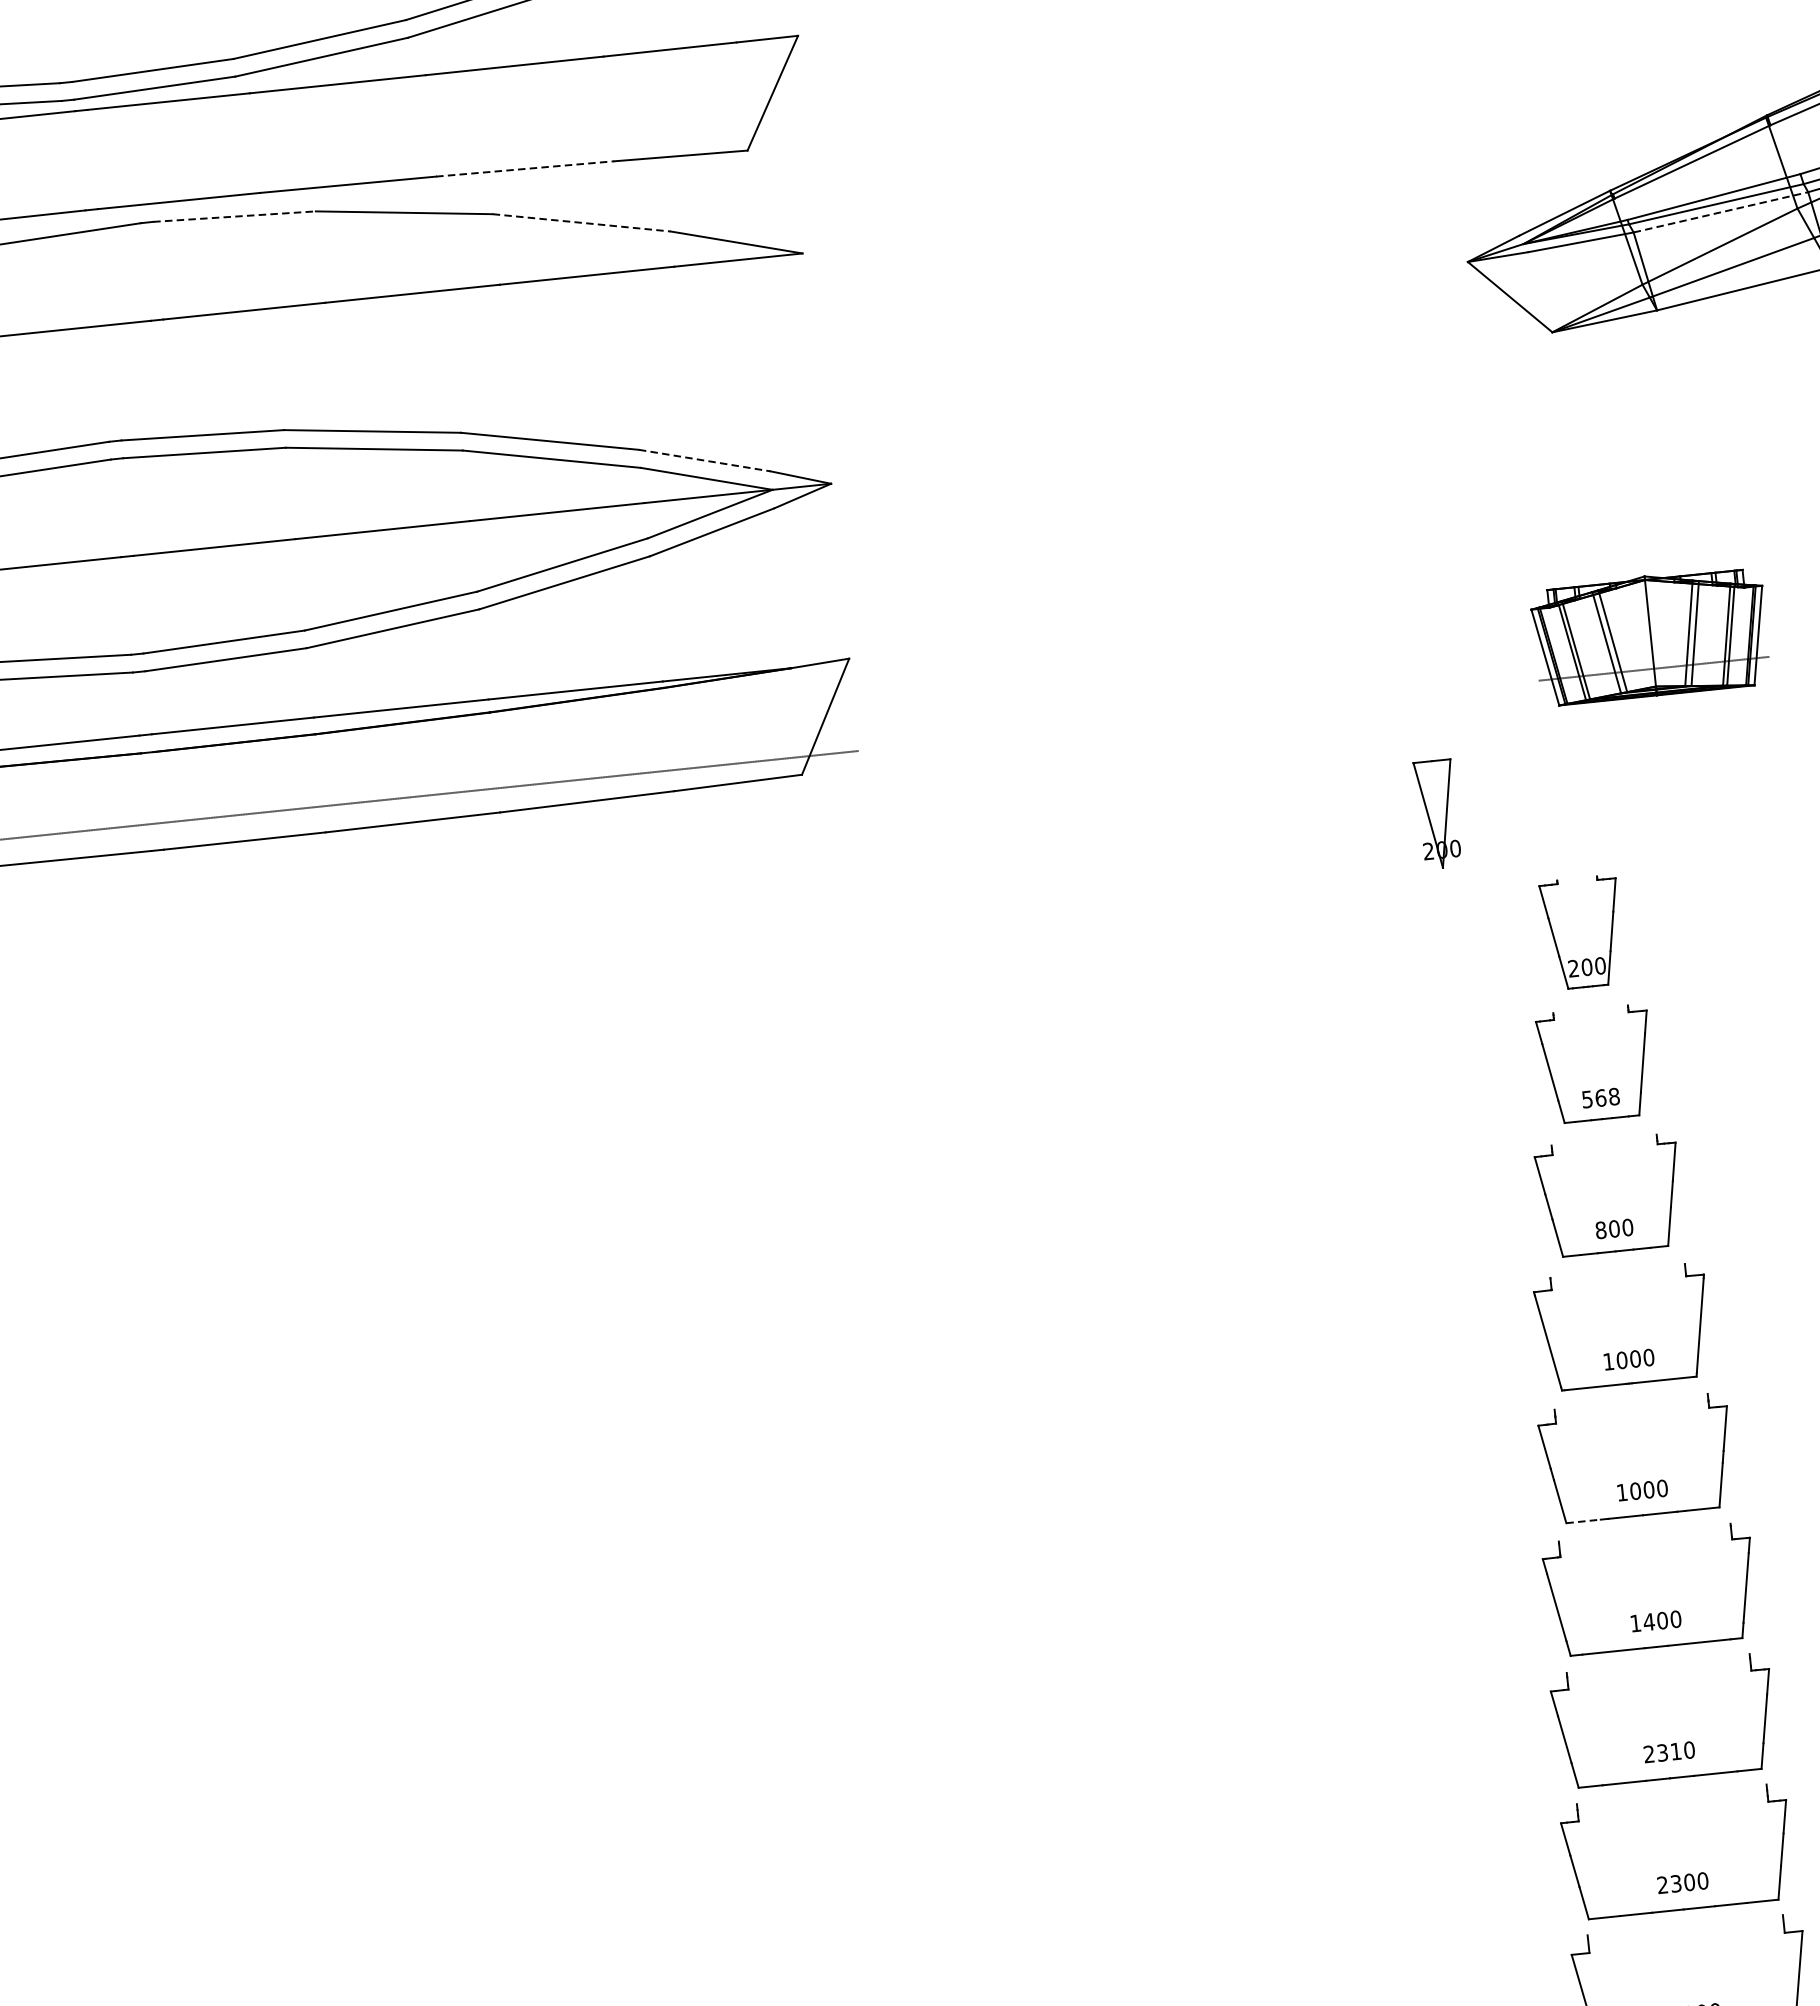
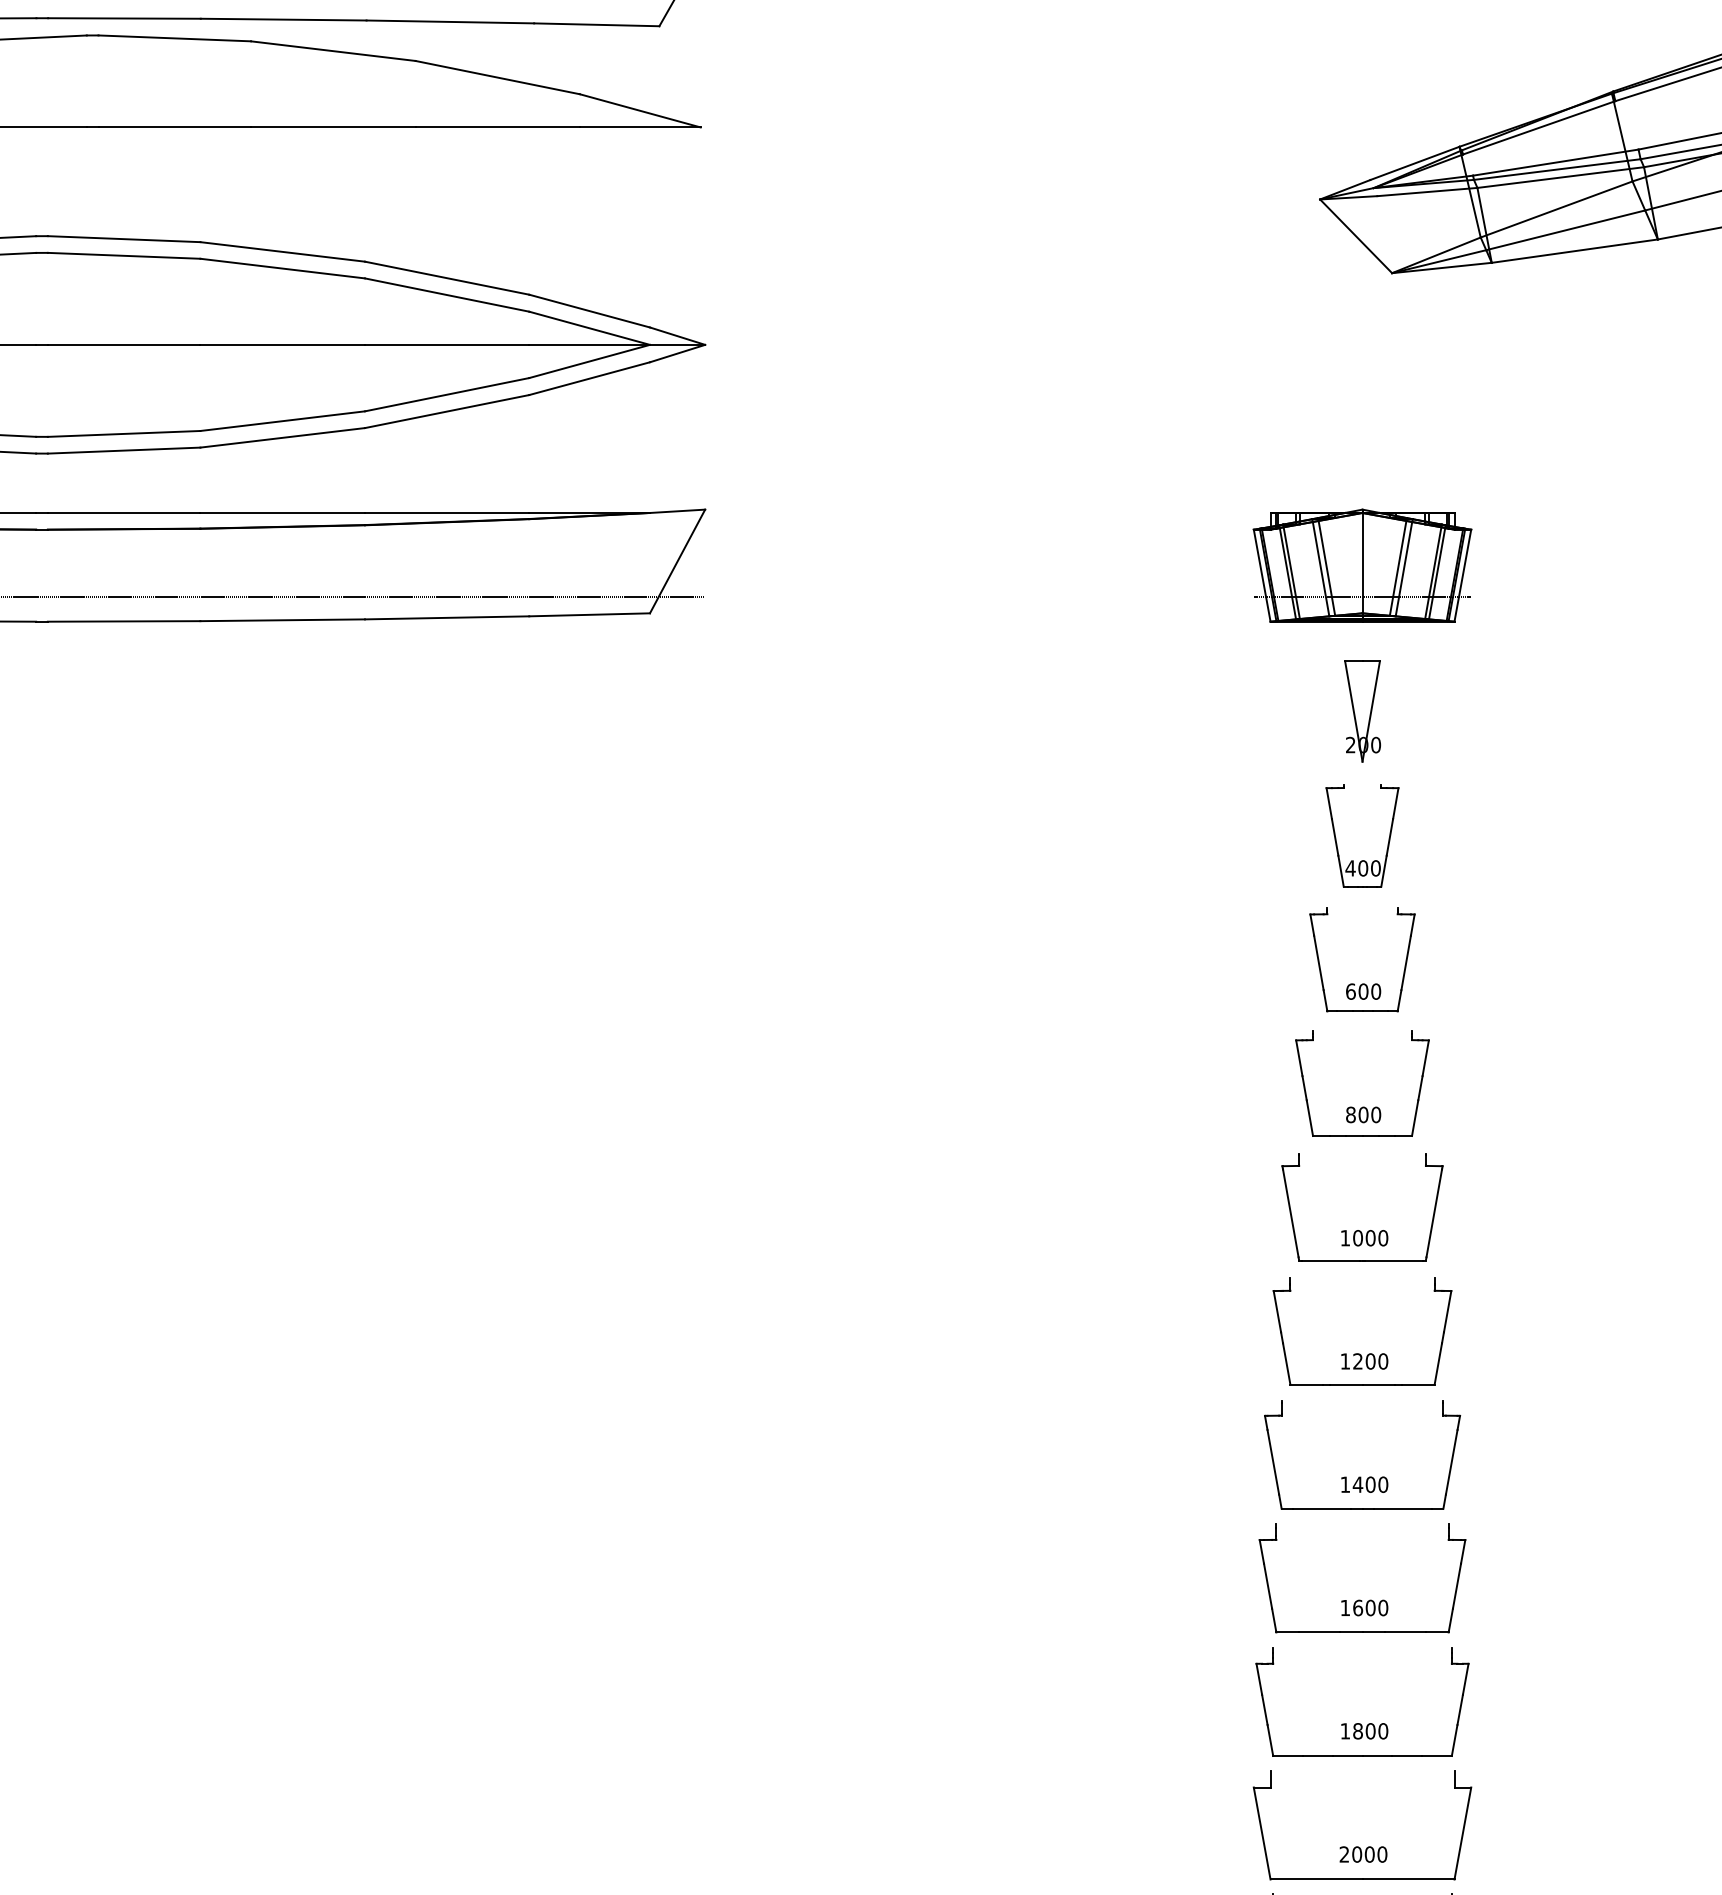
line: (525, 168) -> (450, 21), dashed -> solid
line: (1720, 212) -> (1560, 177), dashed -> solid
line: (235, 216) -> (175, 38), dashed -> solid
line: (581, 222) -> (497, 77), dashed -> solid
line: (704, 461) -> (589, 311), dashed -> solid
part: (1650, 635) -> (1362, 565), moved
part: (1437, 814) -> (1362, 711), moved
text: (1573, 968) -> (1350, 868), 200 -> 400
text: (1600, 1097) -> (1363, 991), 568 -> 600
text: (1635, 1491) -> (1357, 1361), 1000 -> 1200
line: (1584, 1521) -> (1307, 1384), dashed -> solid
text: (1662, 1752) -> (1357, 1607), 2310 -> 1600
text: (1669, 1884) -> (1351, 1731), 2300 -> 1800

